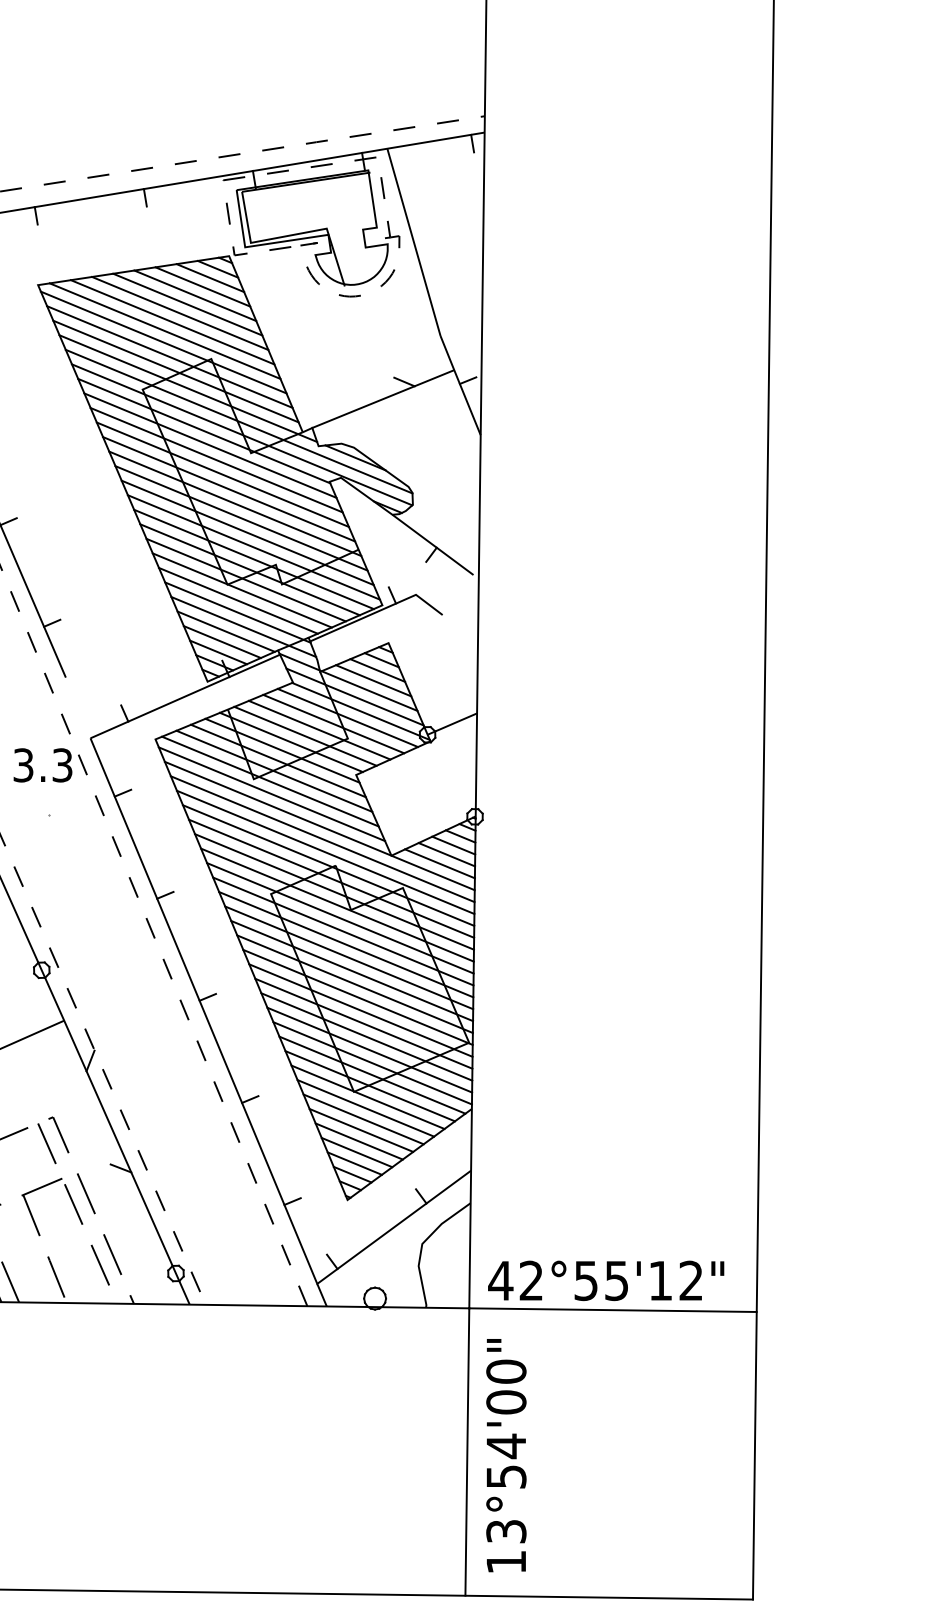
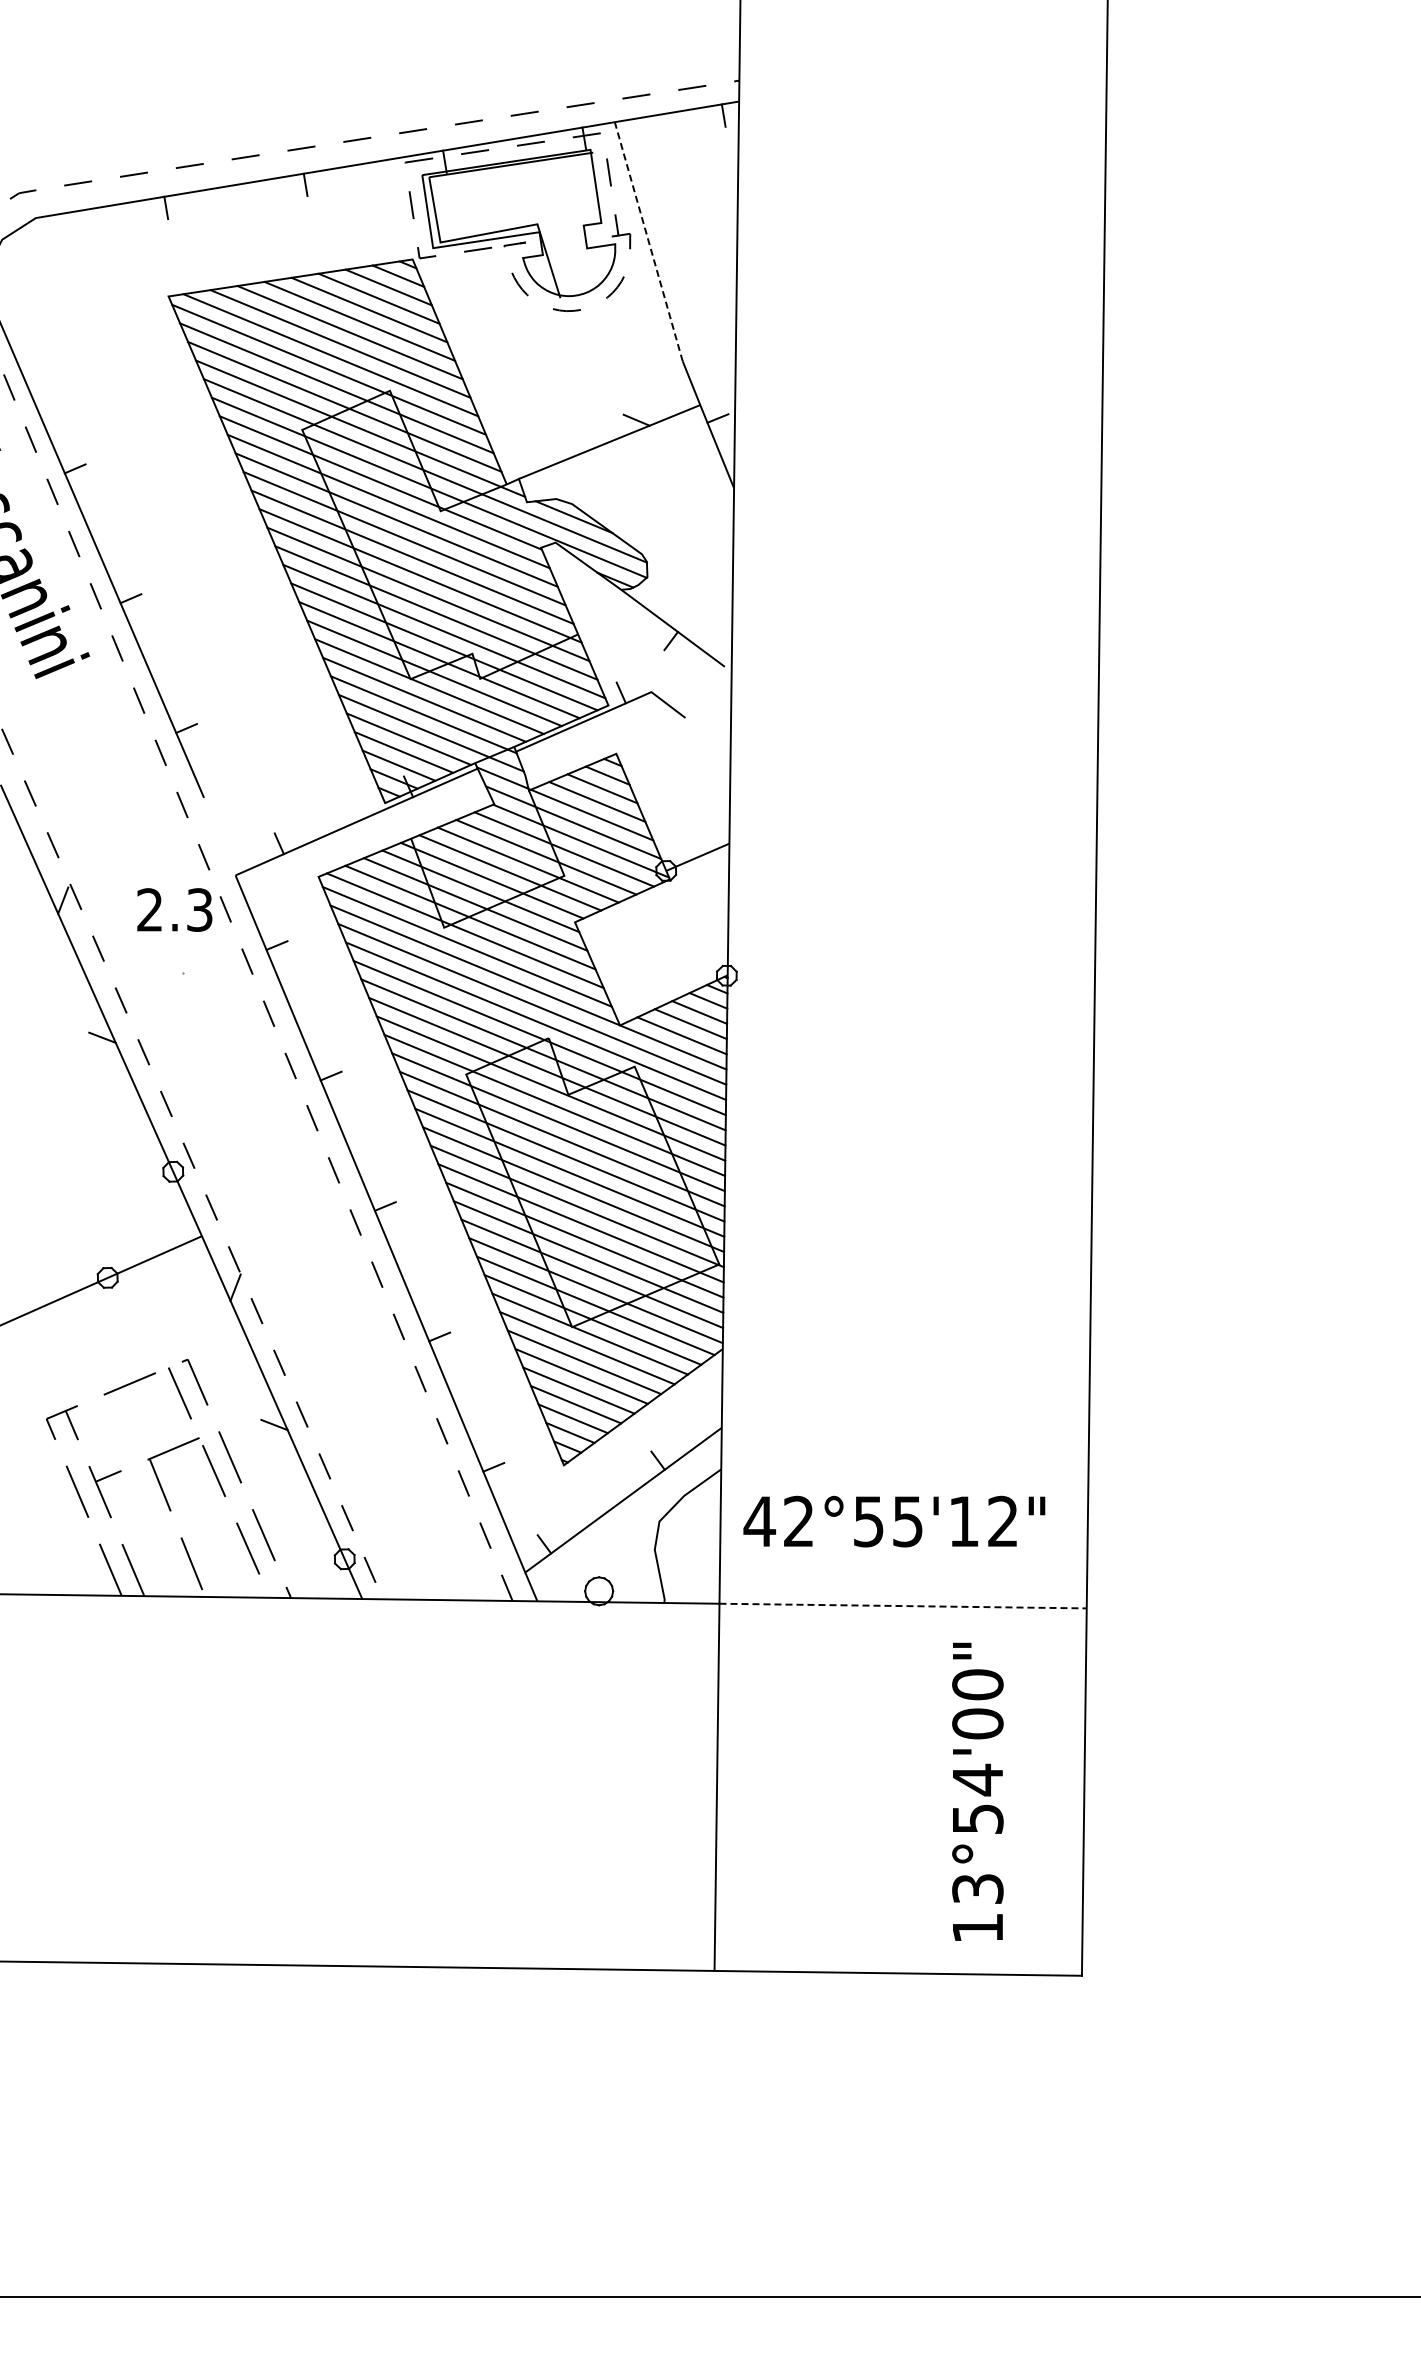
line: (413, 242) -> (648, 241), solid -> dashed
text: (23, 764) -> (149, 909), 3.3 -> 2.3
text: (606, 1280) -> (894, 1521), moved
line: (613, 1310) -> (903, 1606), solid -> dashed
text: (506, 1455) -> (977, 1791), moved

